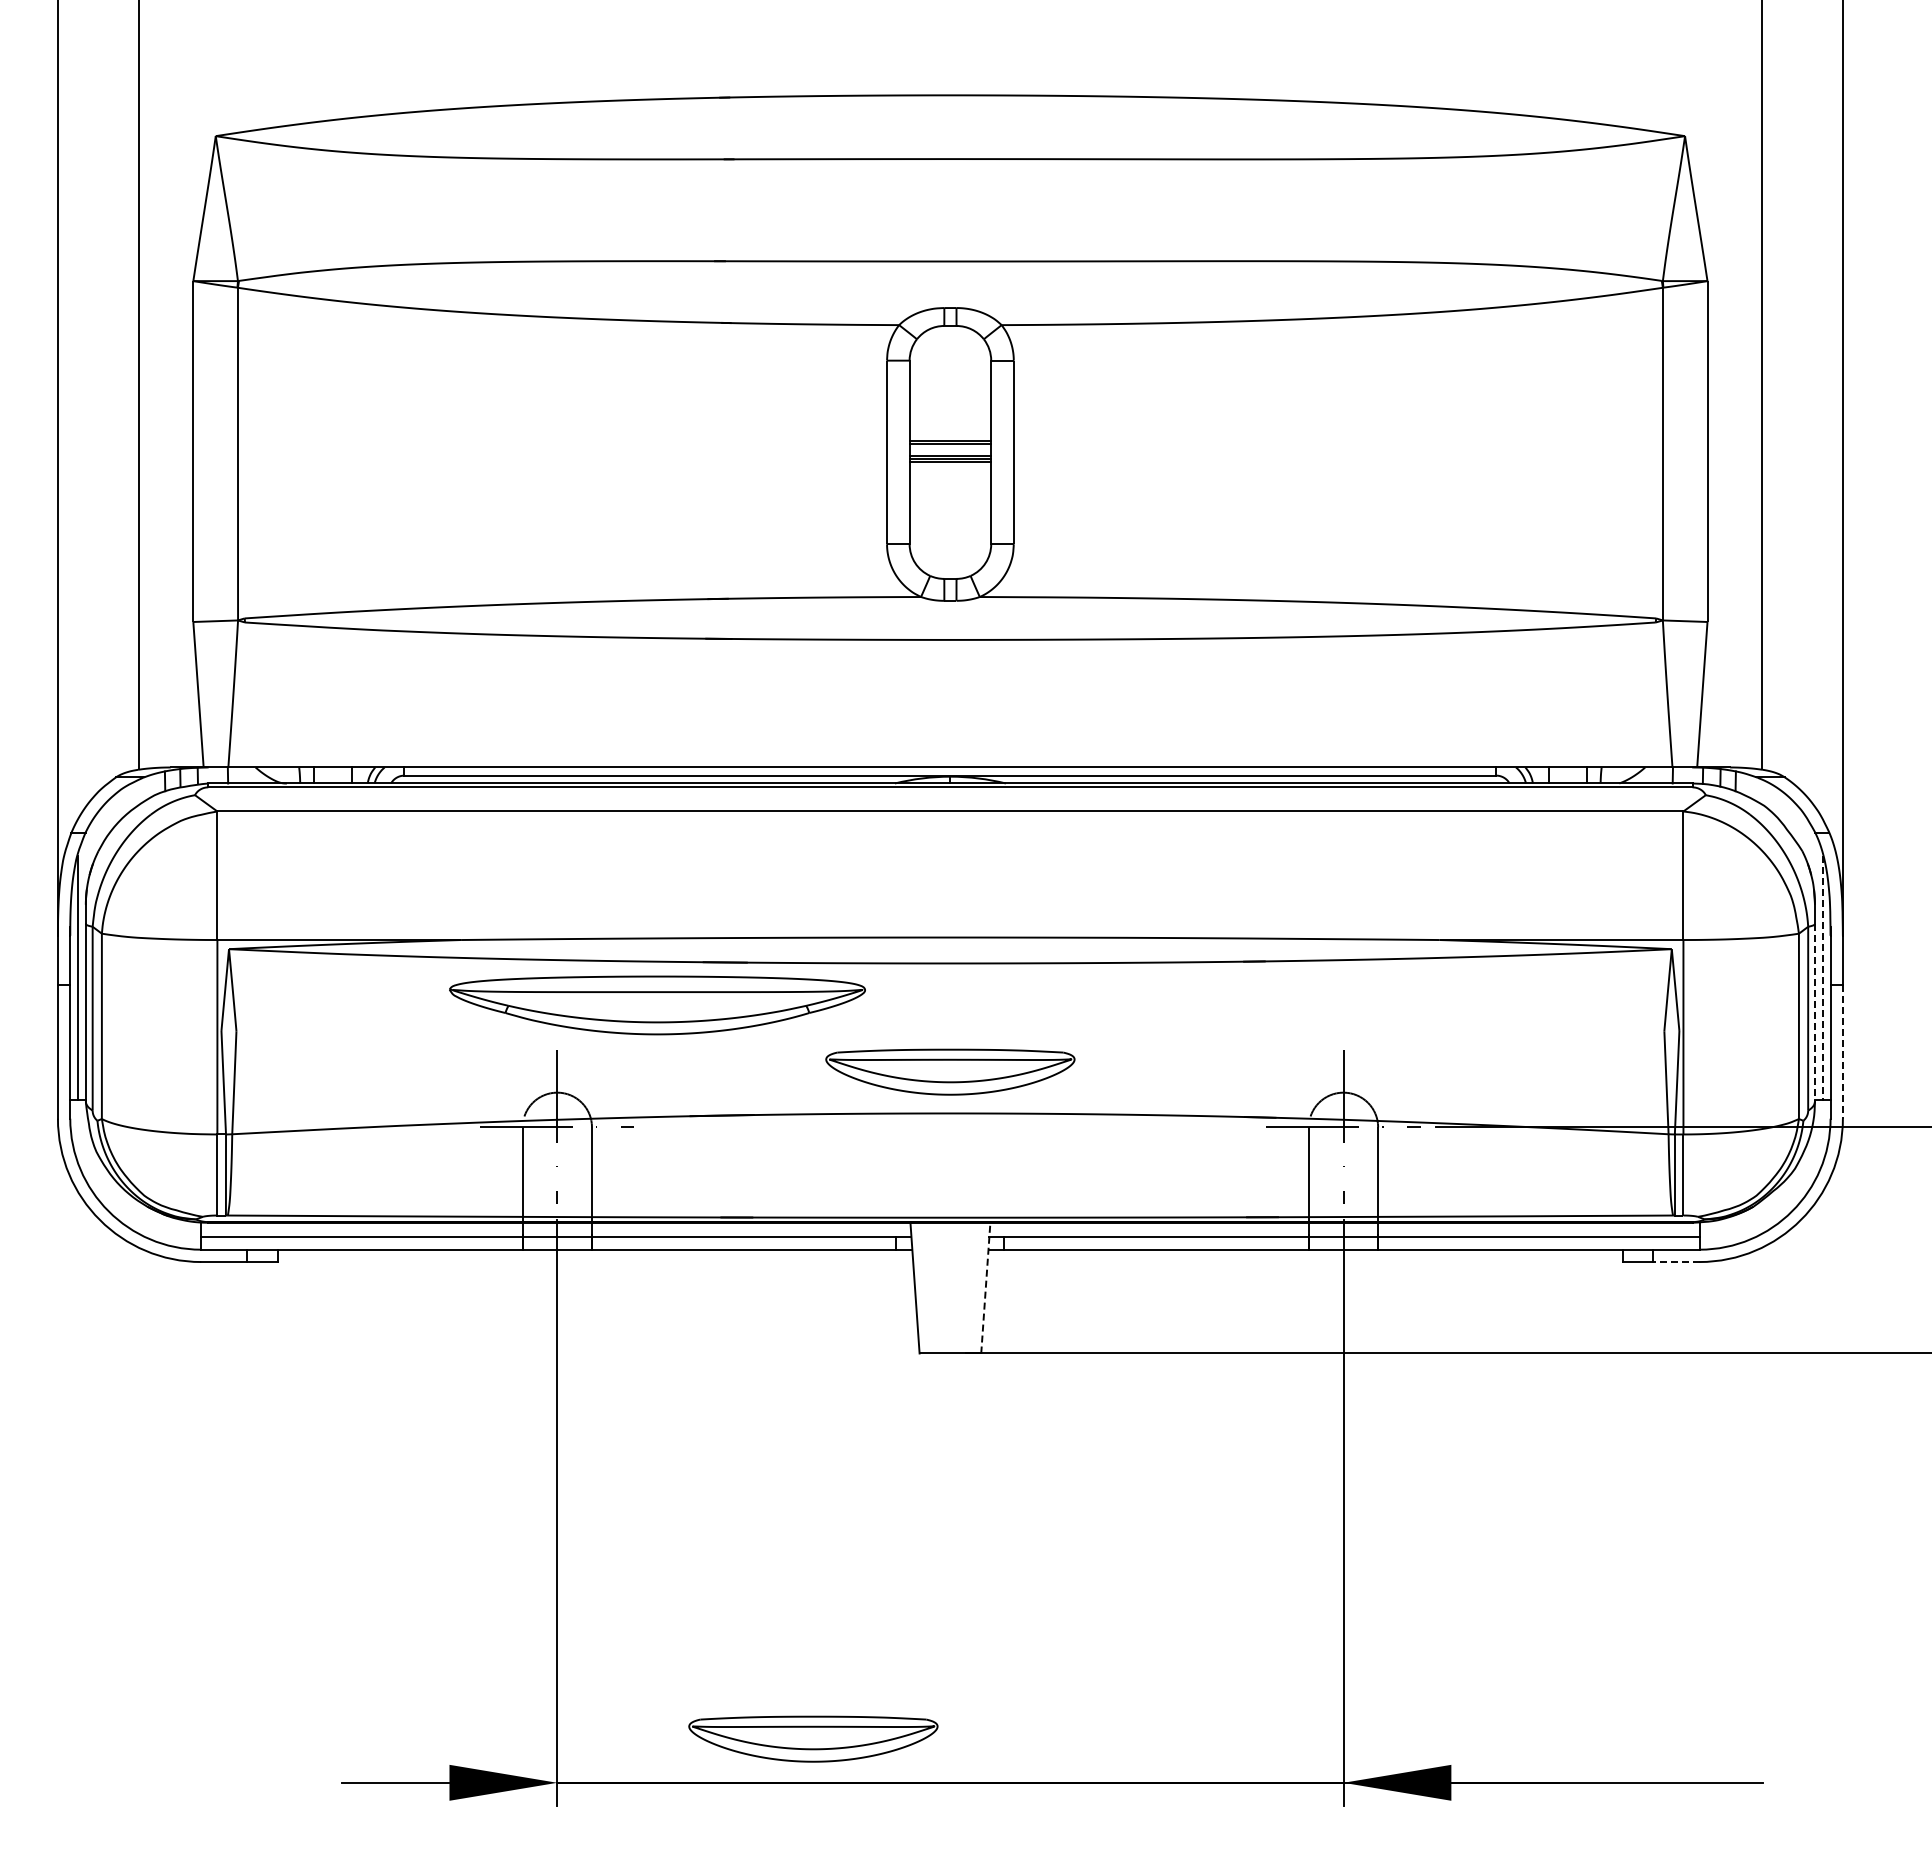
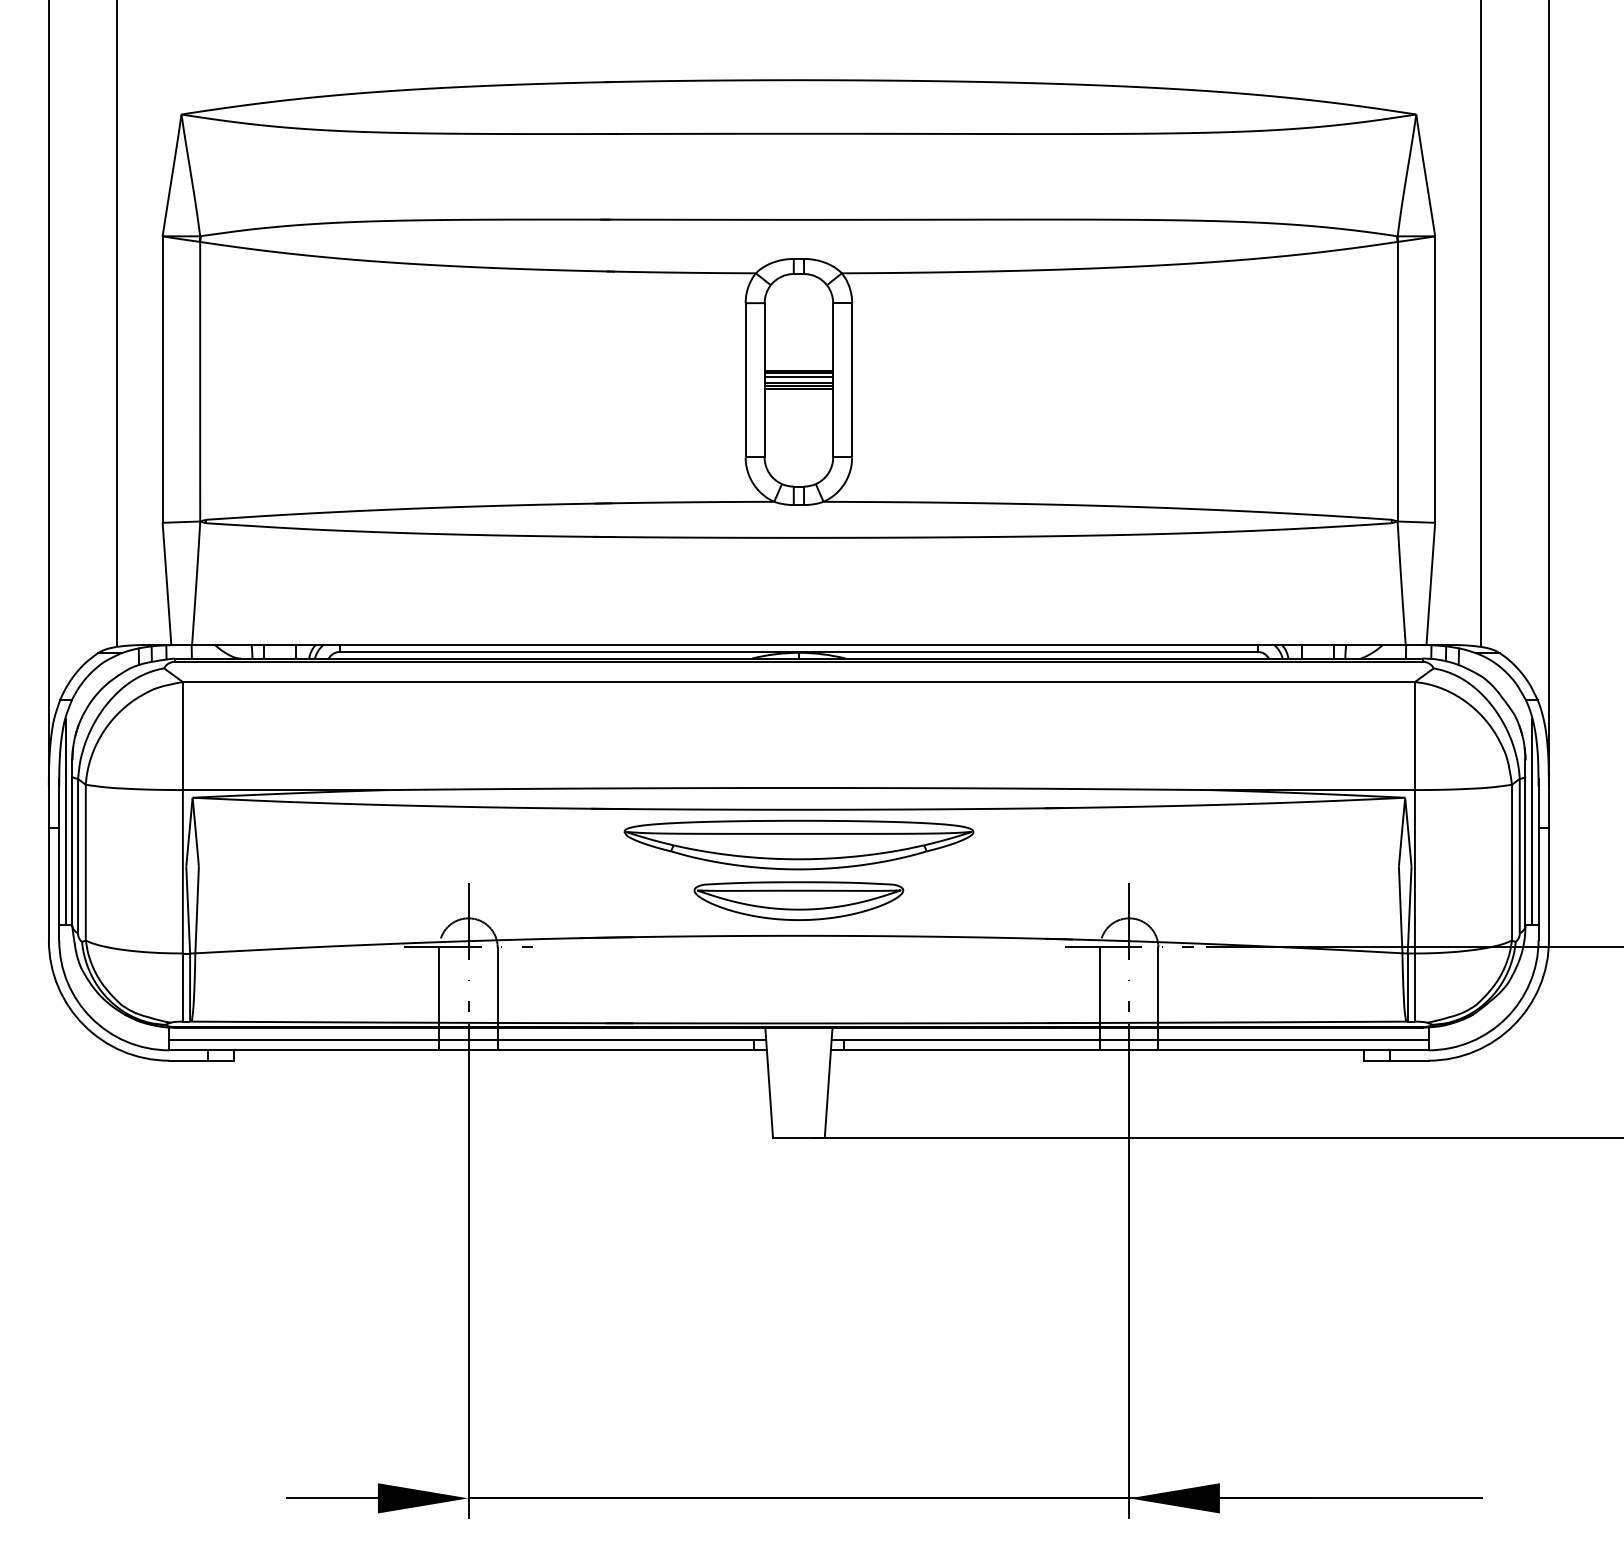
line: (950, 447) -> (798, 376), added
line: (1822, 978) -> (1531, 822), dashed -> solid
part: (657, 1005) -> (798, 845), moved
line: (1814, 1012) -> (1525, 850), dashed -> solid
line: (1842, 1052) -> (1548, 884), dashed -> solid
line: (1675, 1262) -> (1408, 1061), dashed -> solid
line: (985, 1288) -> (828, 1082), dashed -> solid
part: (813, 1738) -> (683, 1461), removed

